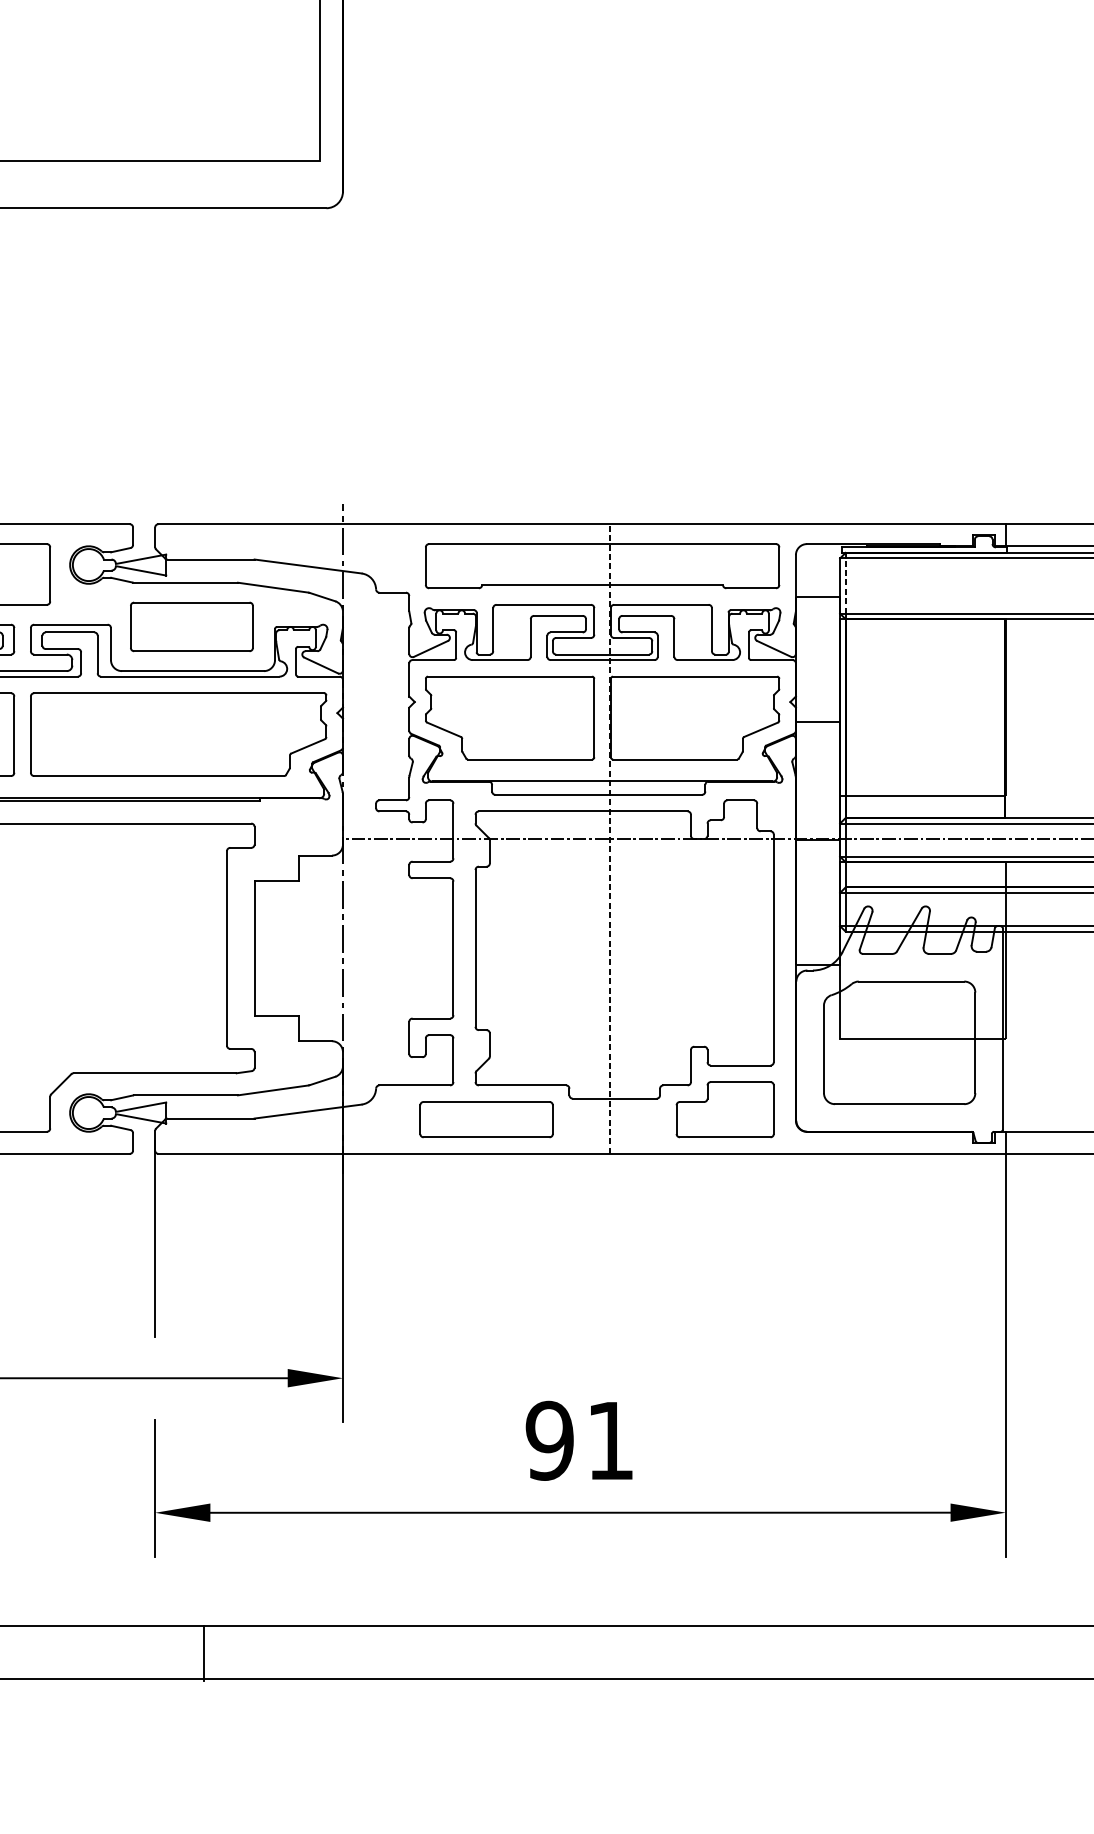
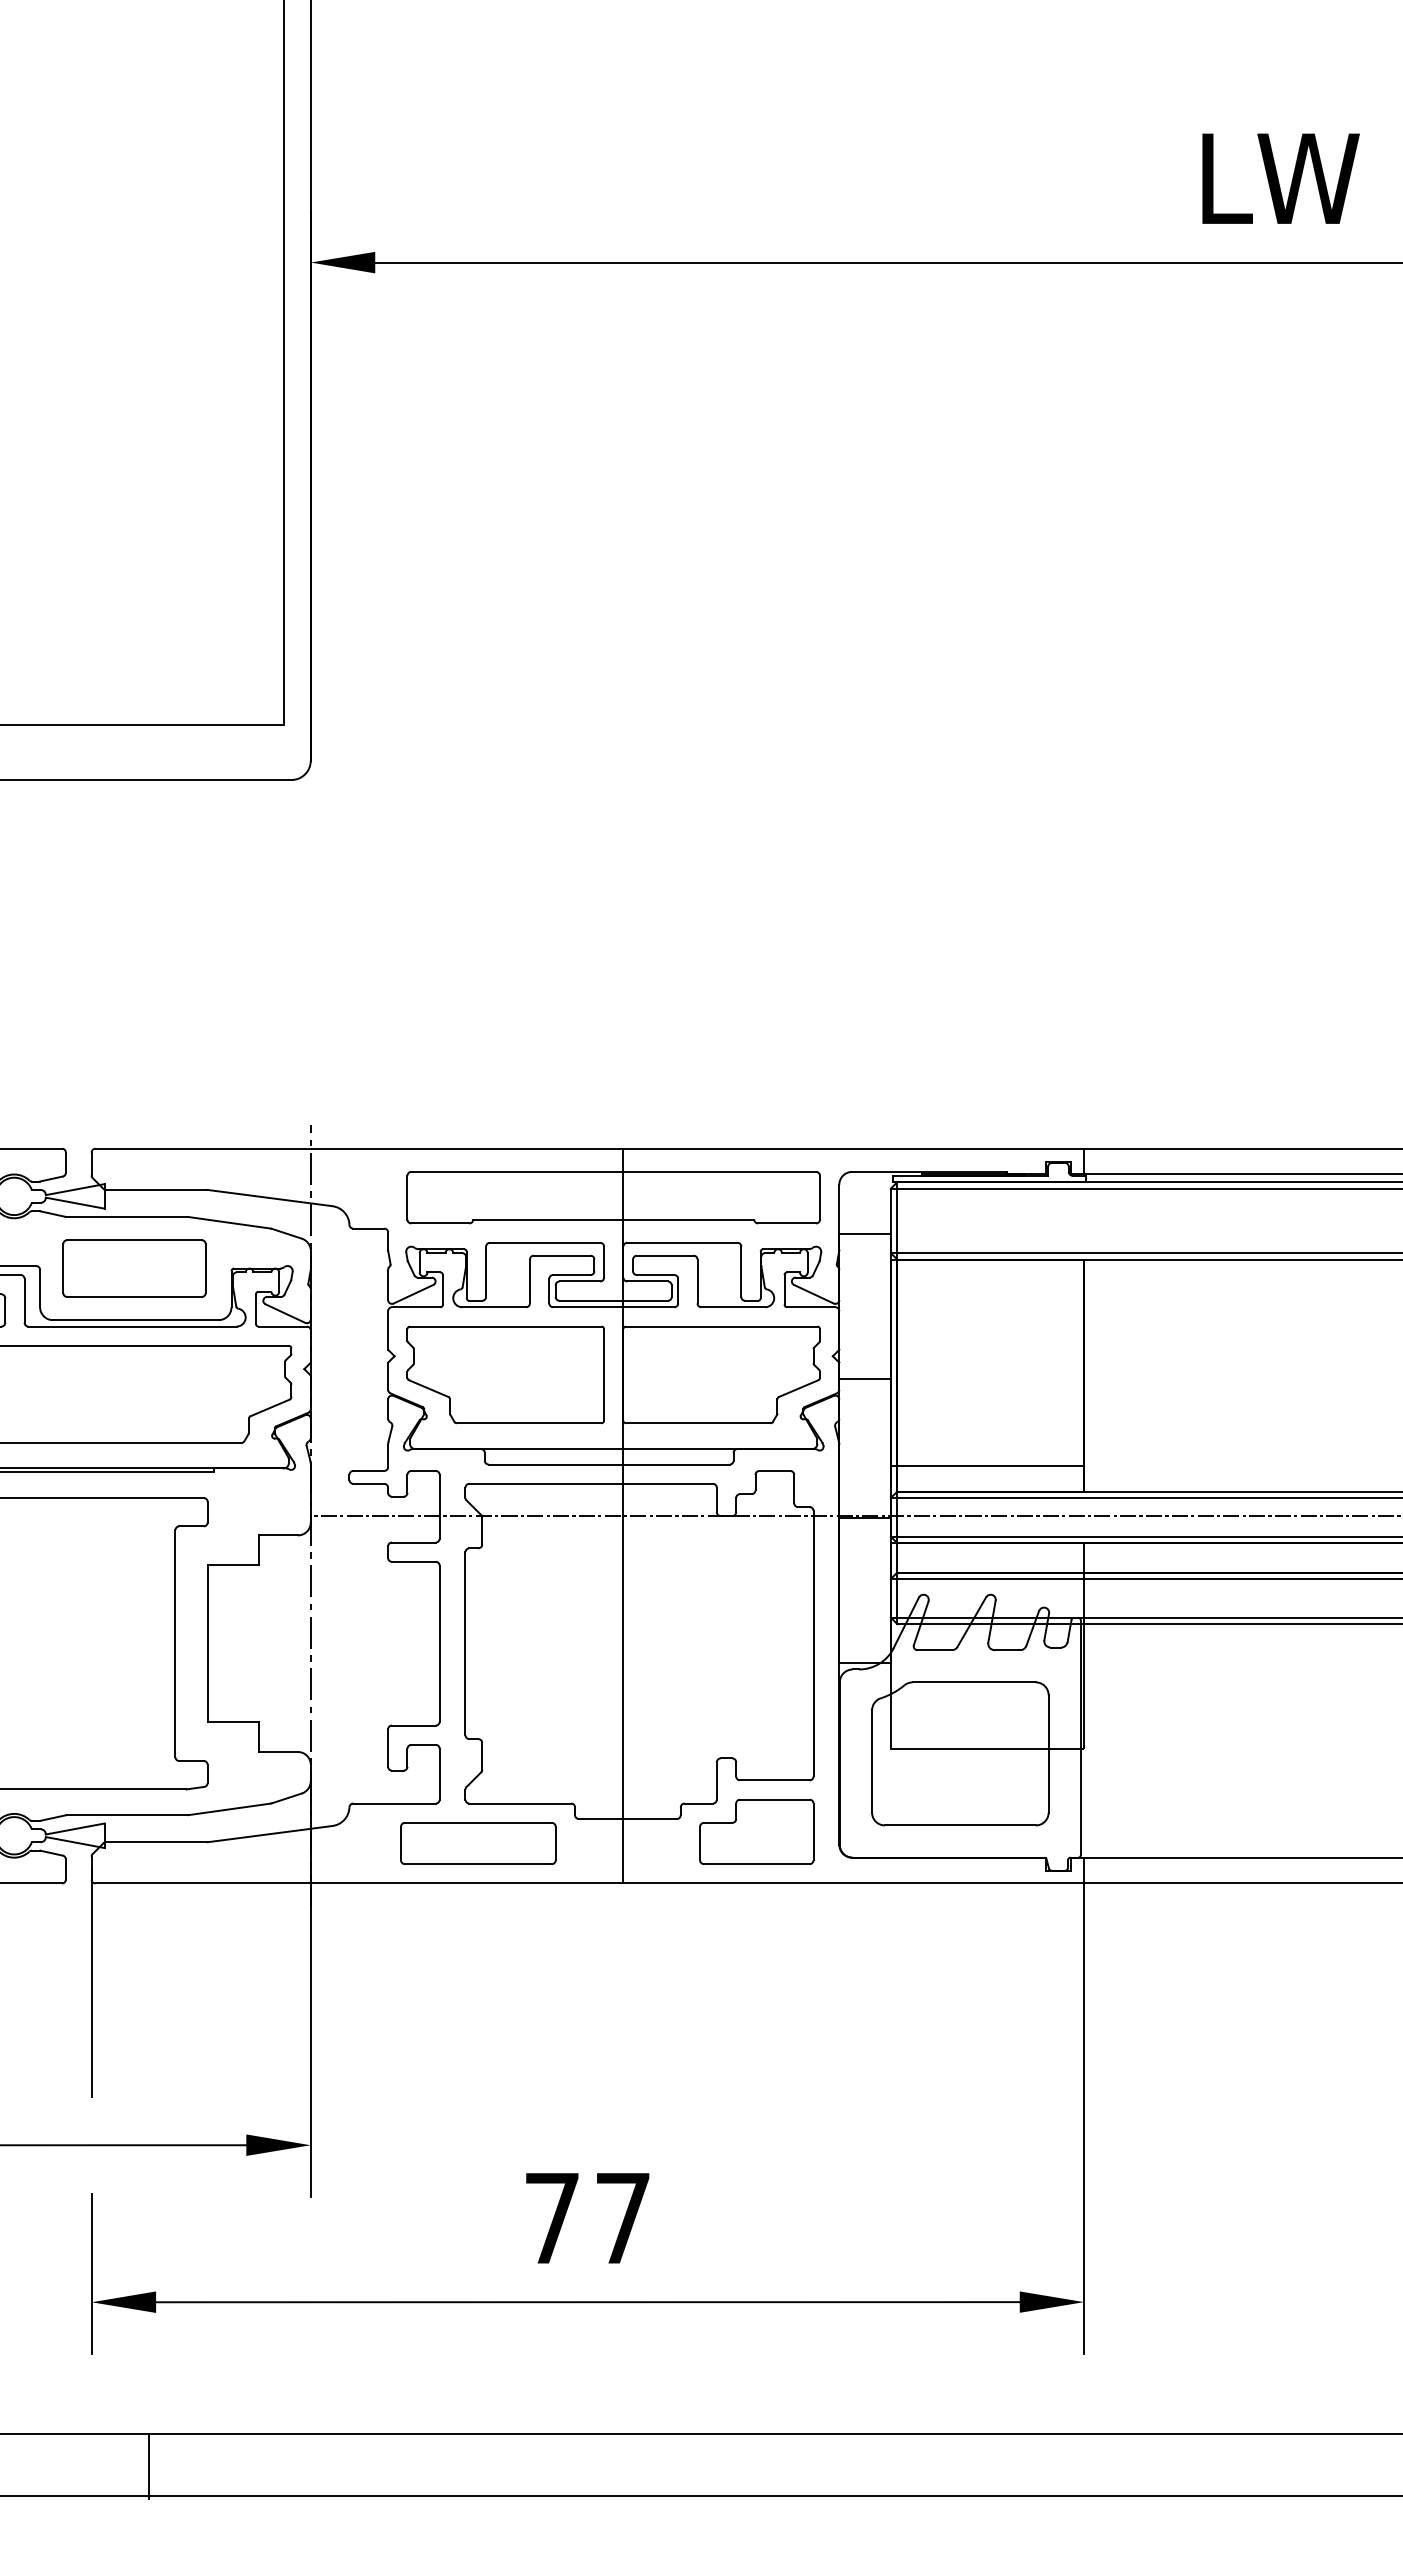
line: (845, 585) -> (897, 1220), dashed -> solid
line: (610, 838) -> (622, 1515), dashed -> solid
text: (579, 1441) -> (586, 2218), 91 -> 77

